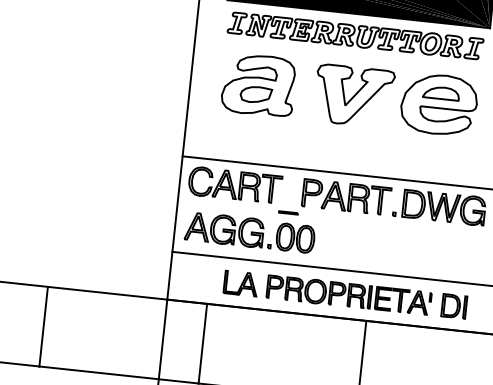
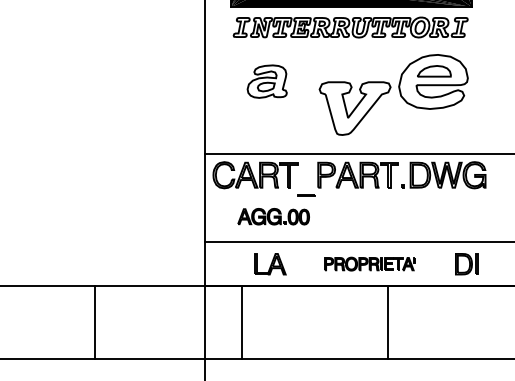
part: (257, 84) -> (266, 81), size x0.6
part: (353, 96) -> (354, 108), moved
part: (249, 232) -> (273, 216), size x0.6
part: (348, 294) -> (369, 263), size x0.6

